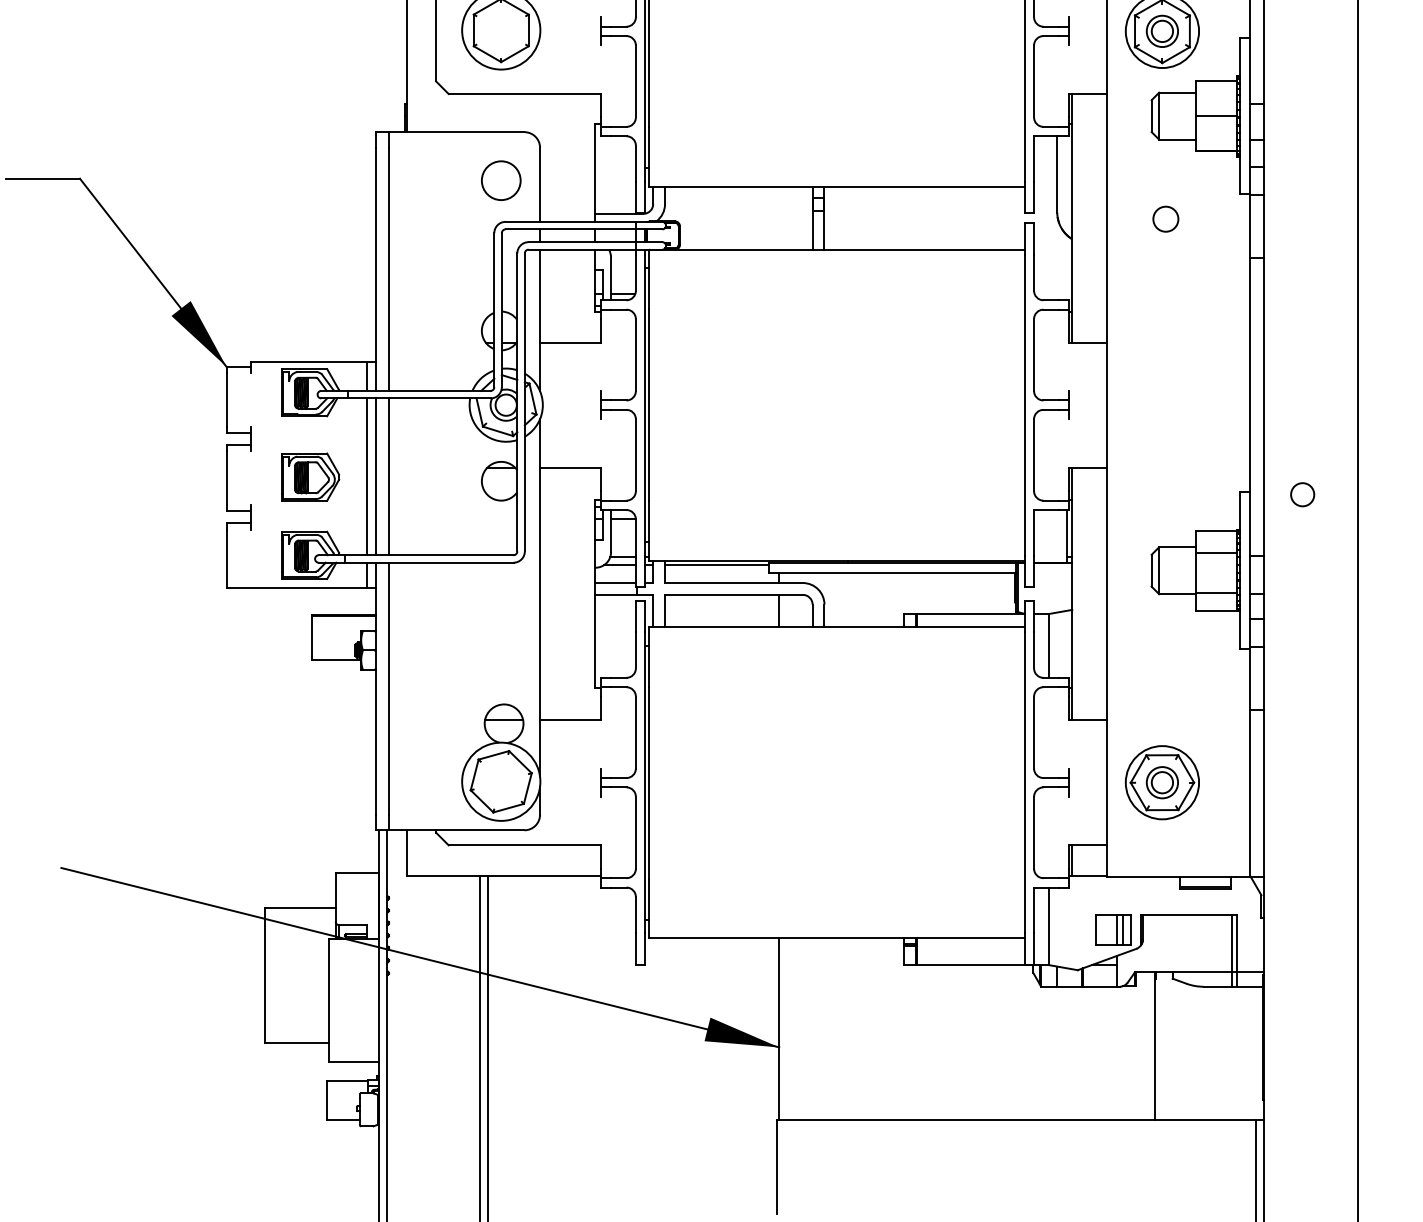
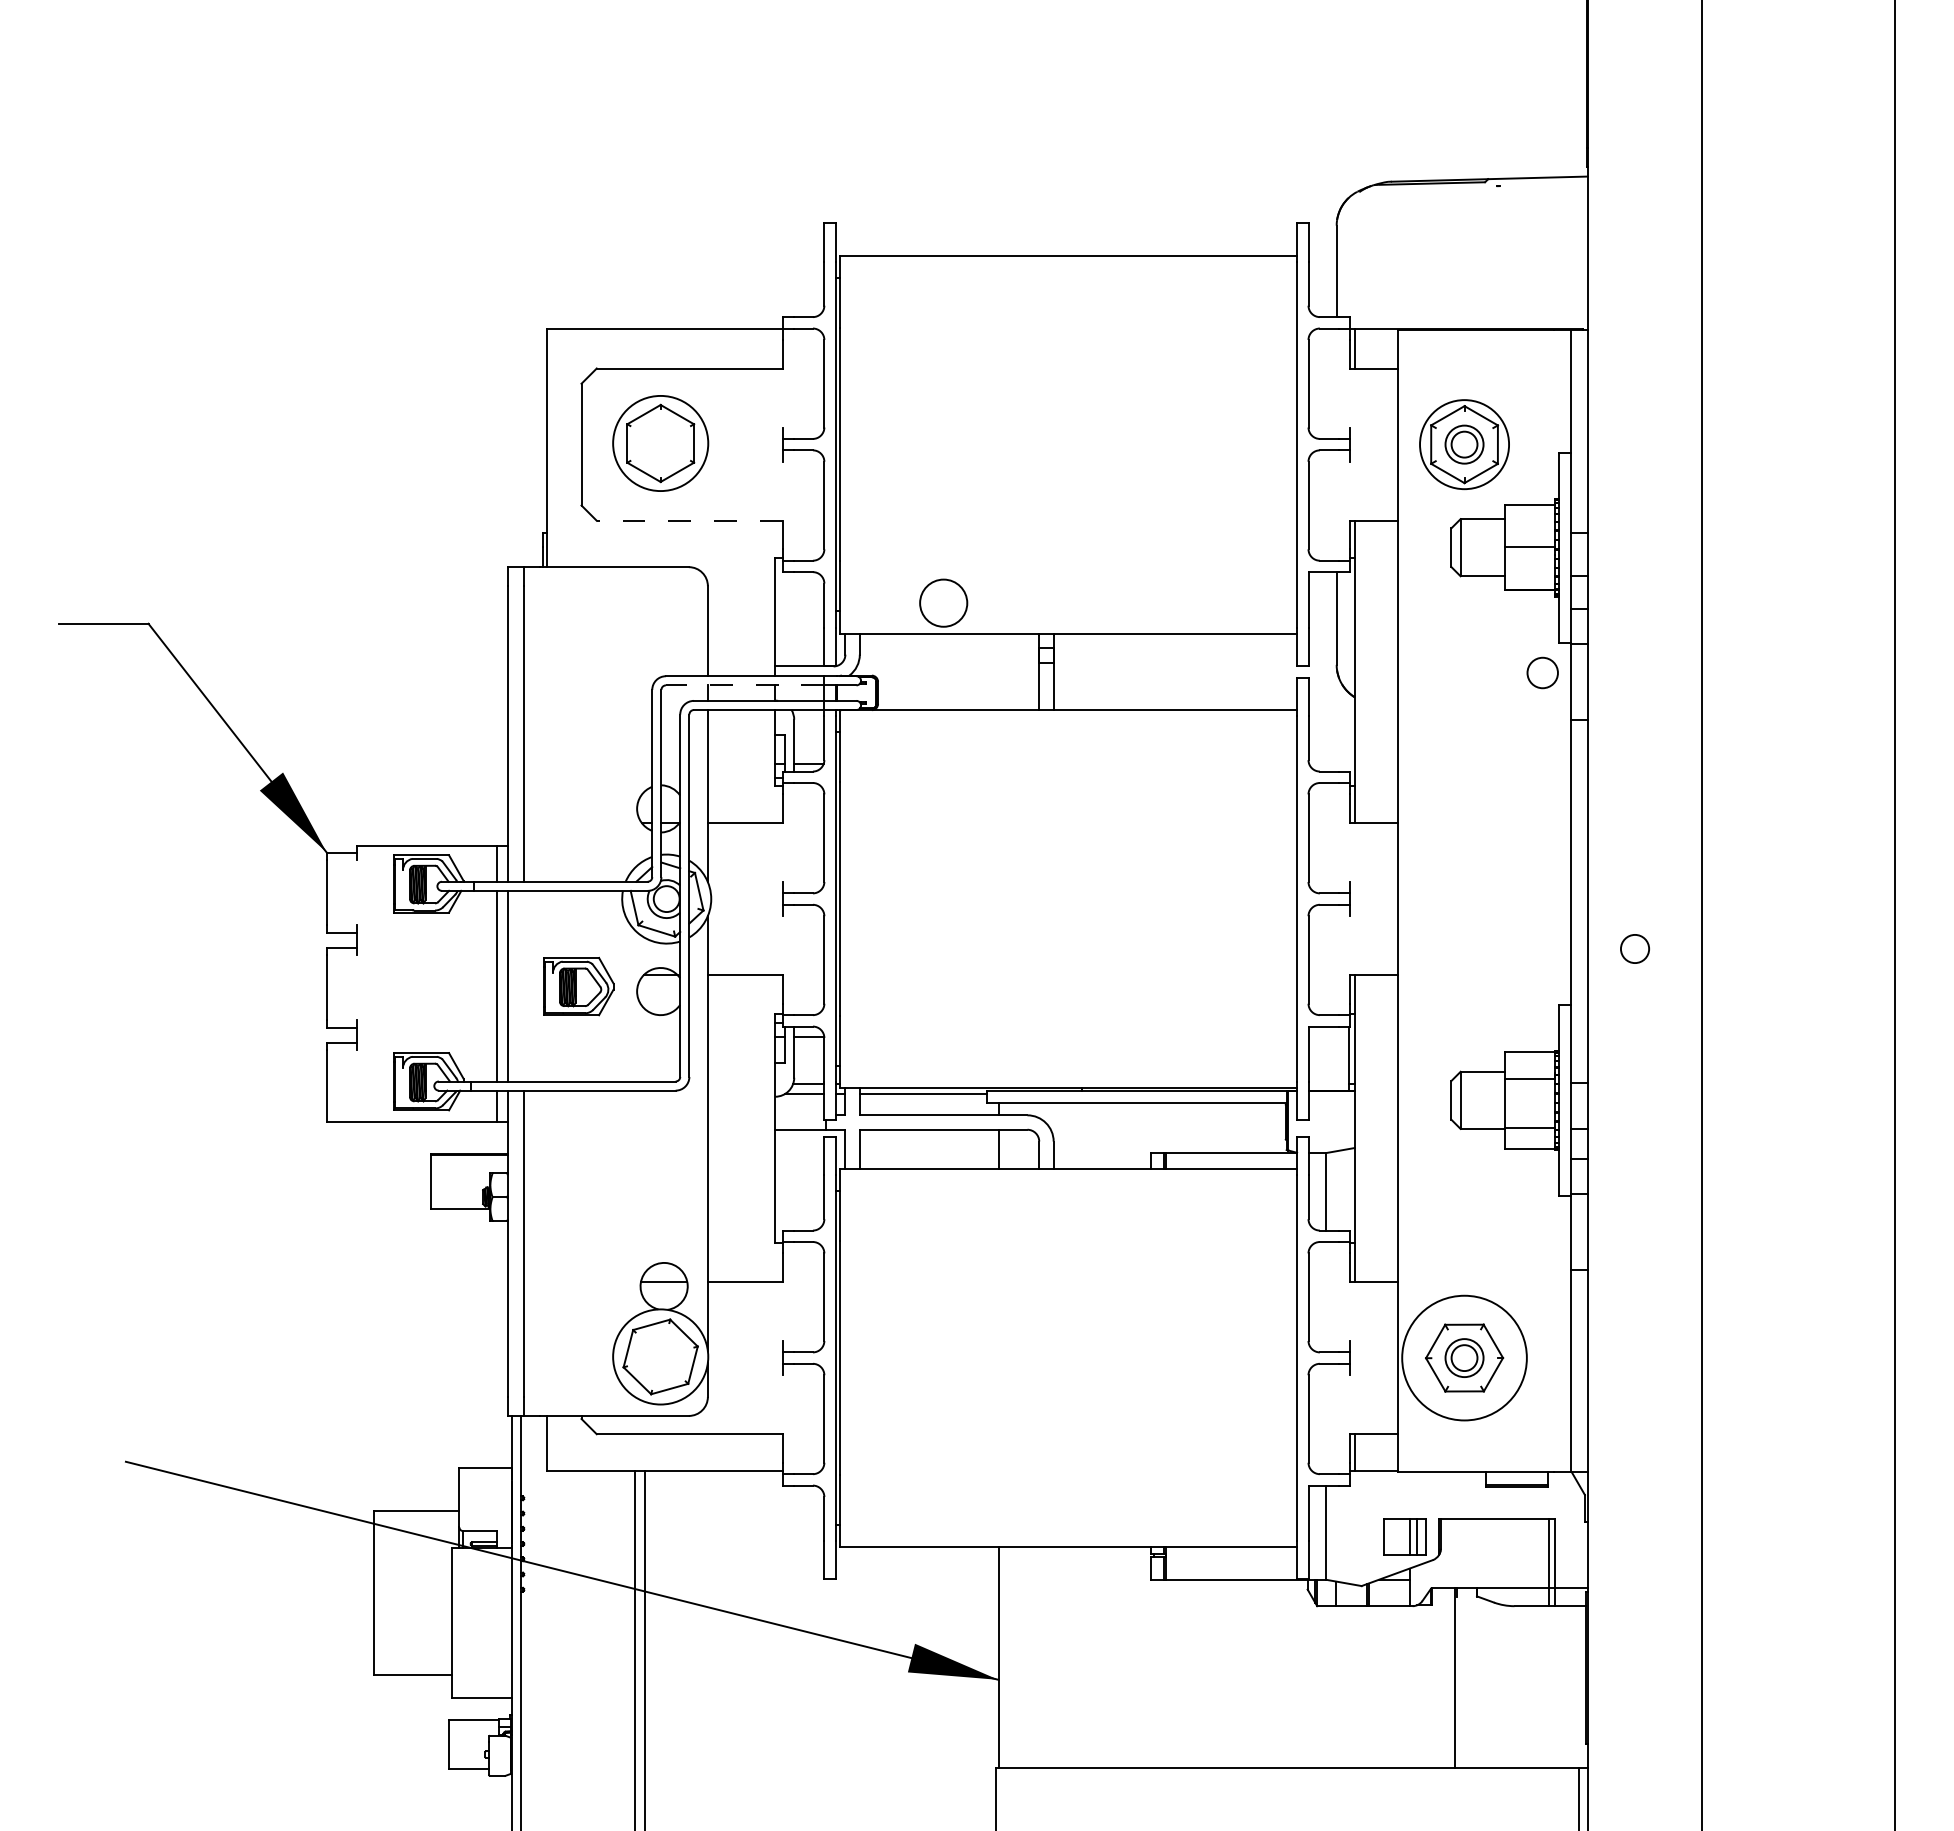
line: (524, 93) -> (689, 520), solid -> dashed
circle: (501, 180) -> (943, 602), moved
circle: (1165, 218) -> (1542, 672), moved
line: (570, 229) -> (744, 685), solid -> dashed
line: (388, 476) -> (523, 985), removed
part: (310, 477) -> (578, 986), moved
circle: (1302, 494) -> (1634, 948), moved
line: (615, 583) -> (799, 1115), removed
circle: (1162, 782) -> (1464, 1357), size x1.4

